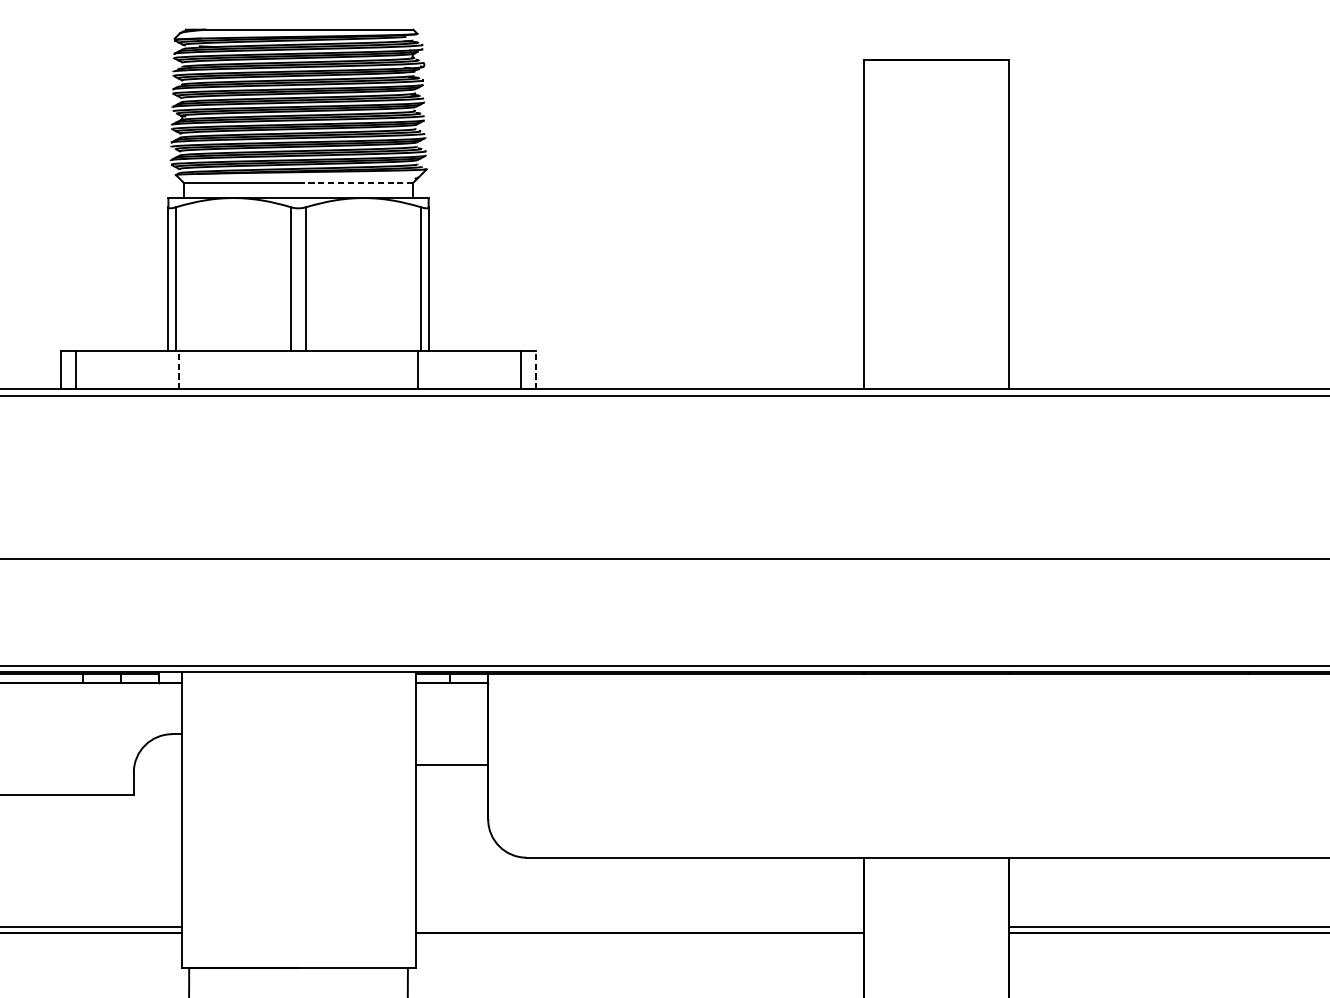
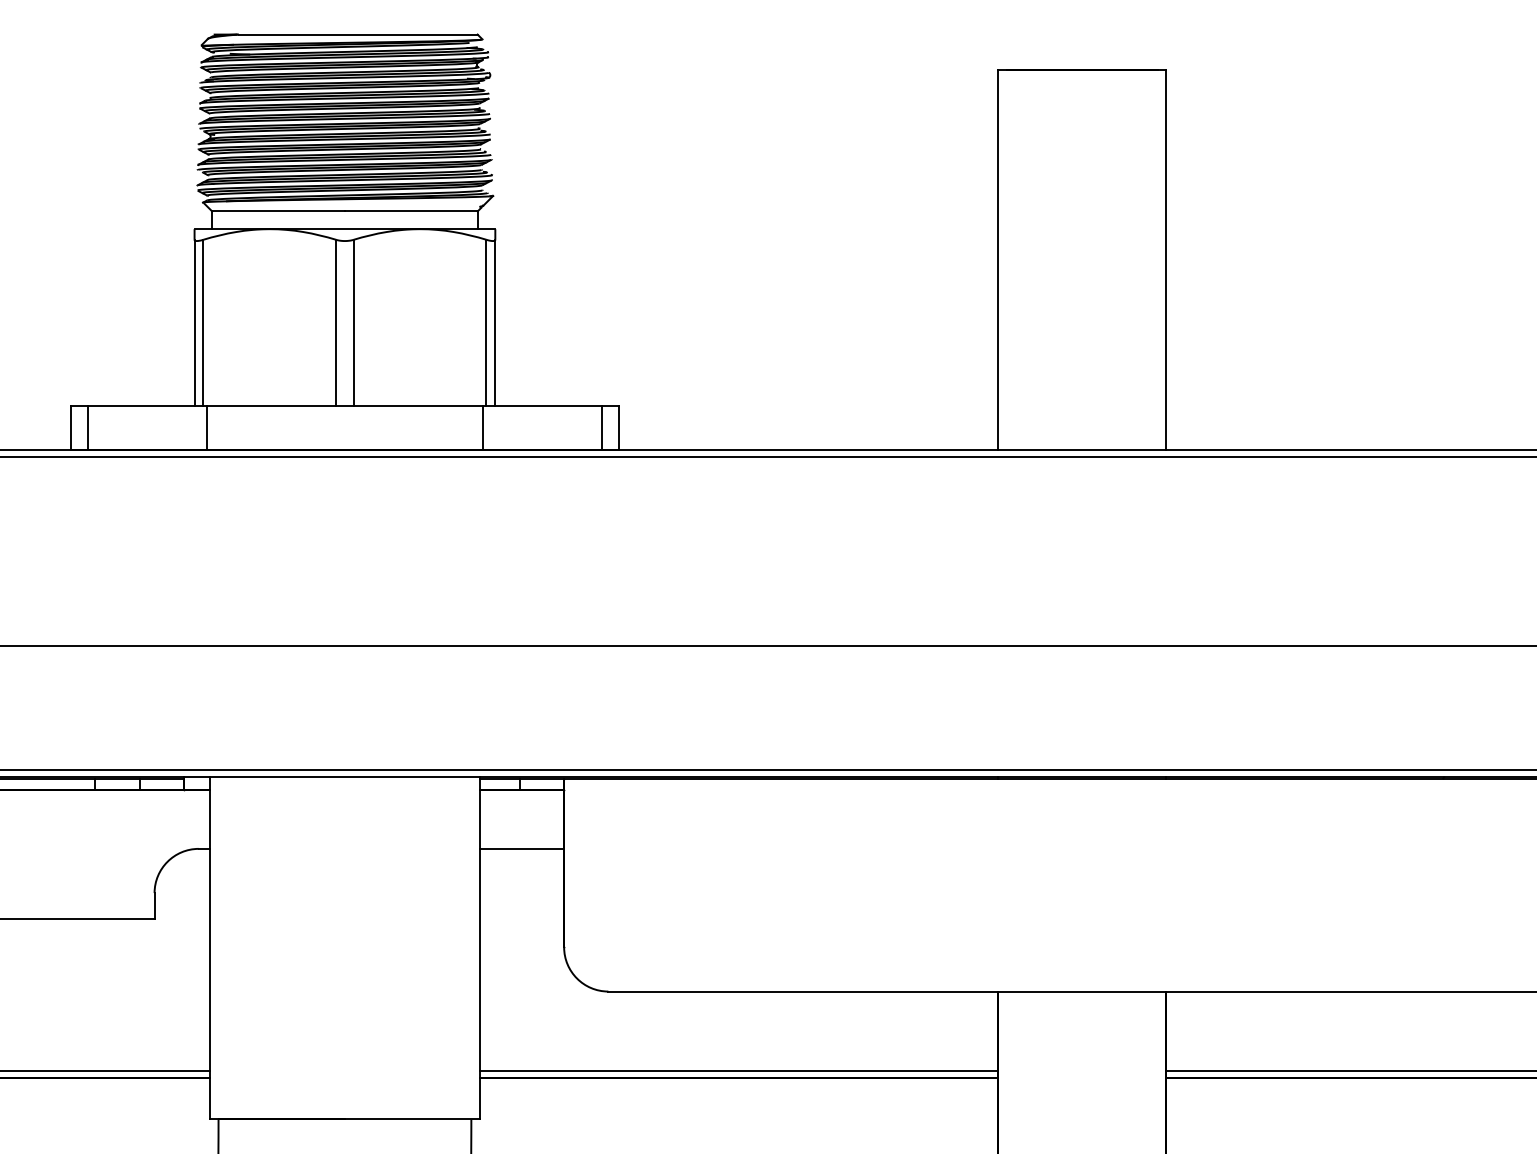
line: (355, 182) -> (410, 211), dashed -> solid
line: (178, 369) -> (206, 427), dashed -> solid
line: (536, 369) -> (619, 427), dashed -> solid
line: (452, 765) -> (522, 848), moved
line: (639, 926) -> (739, 1071), added

